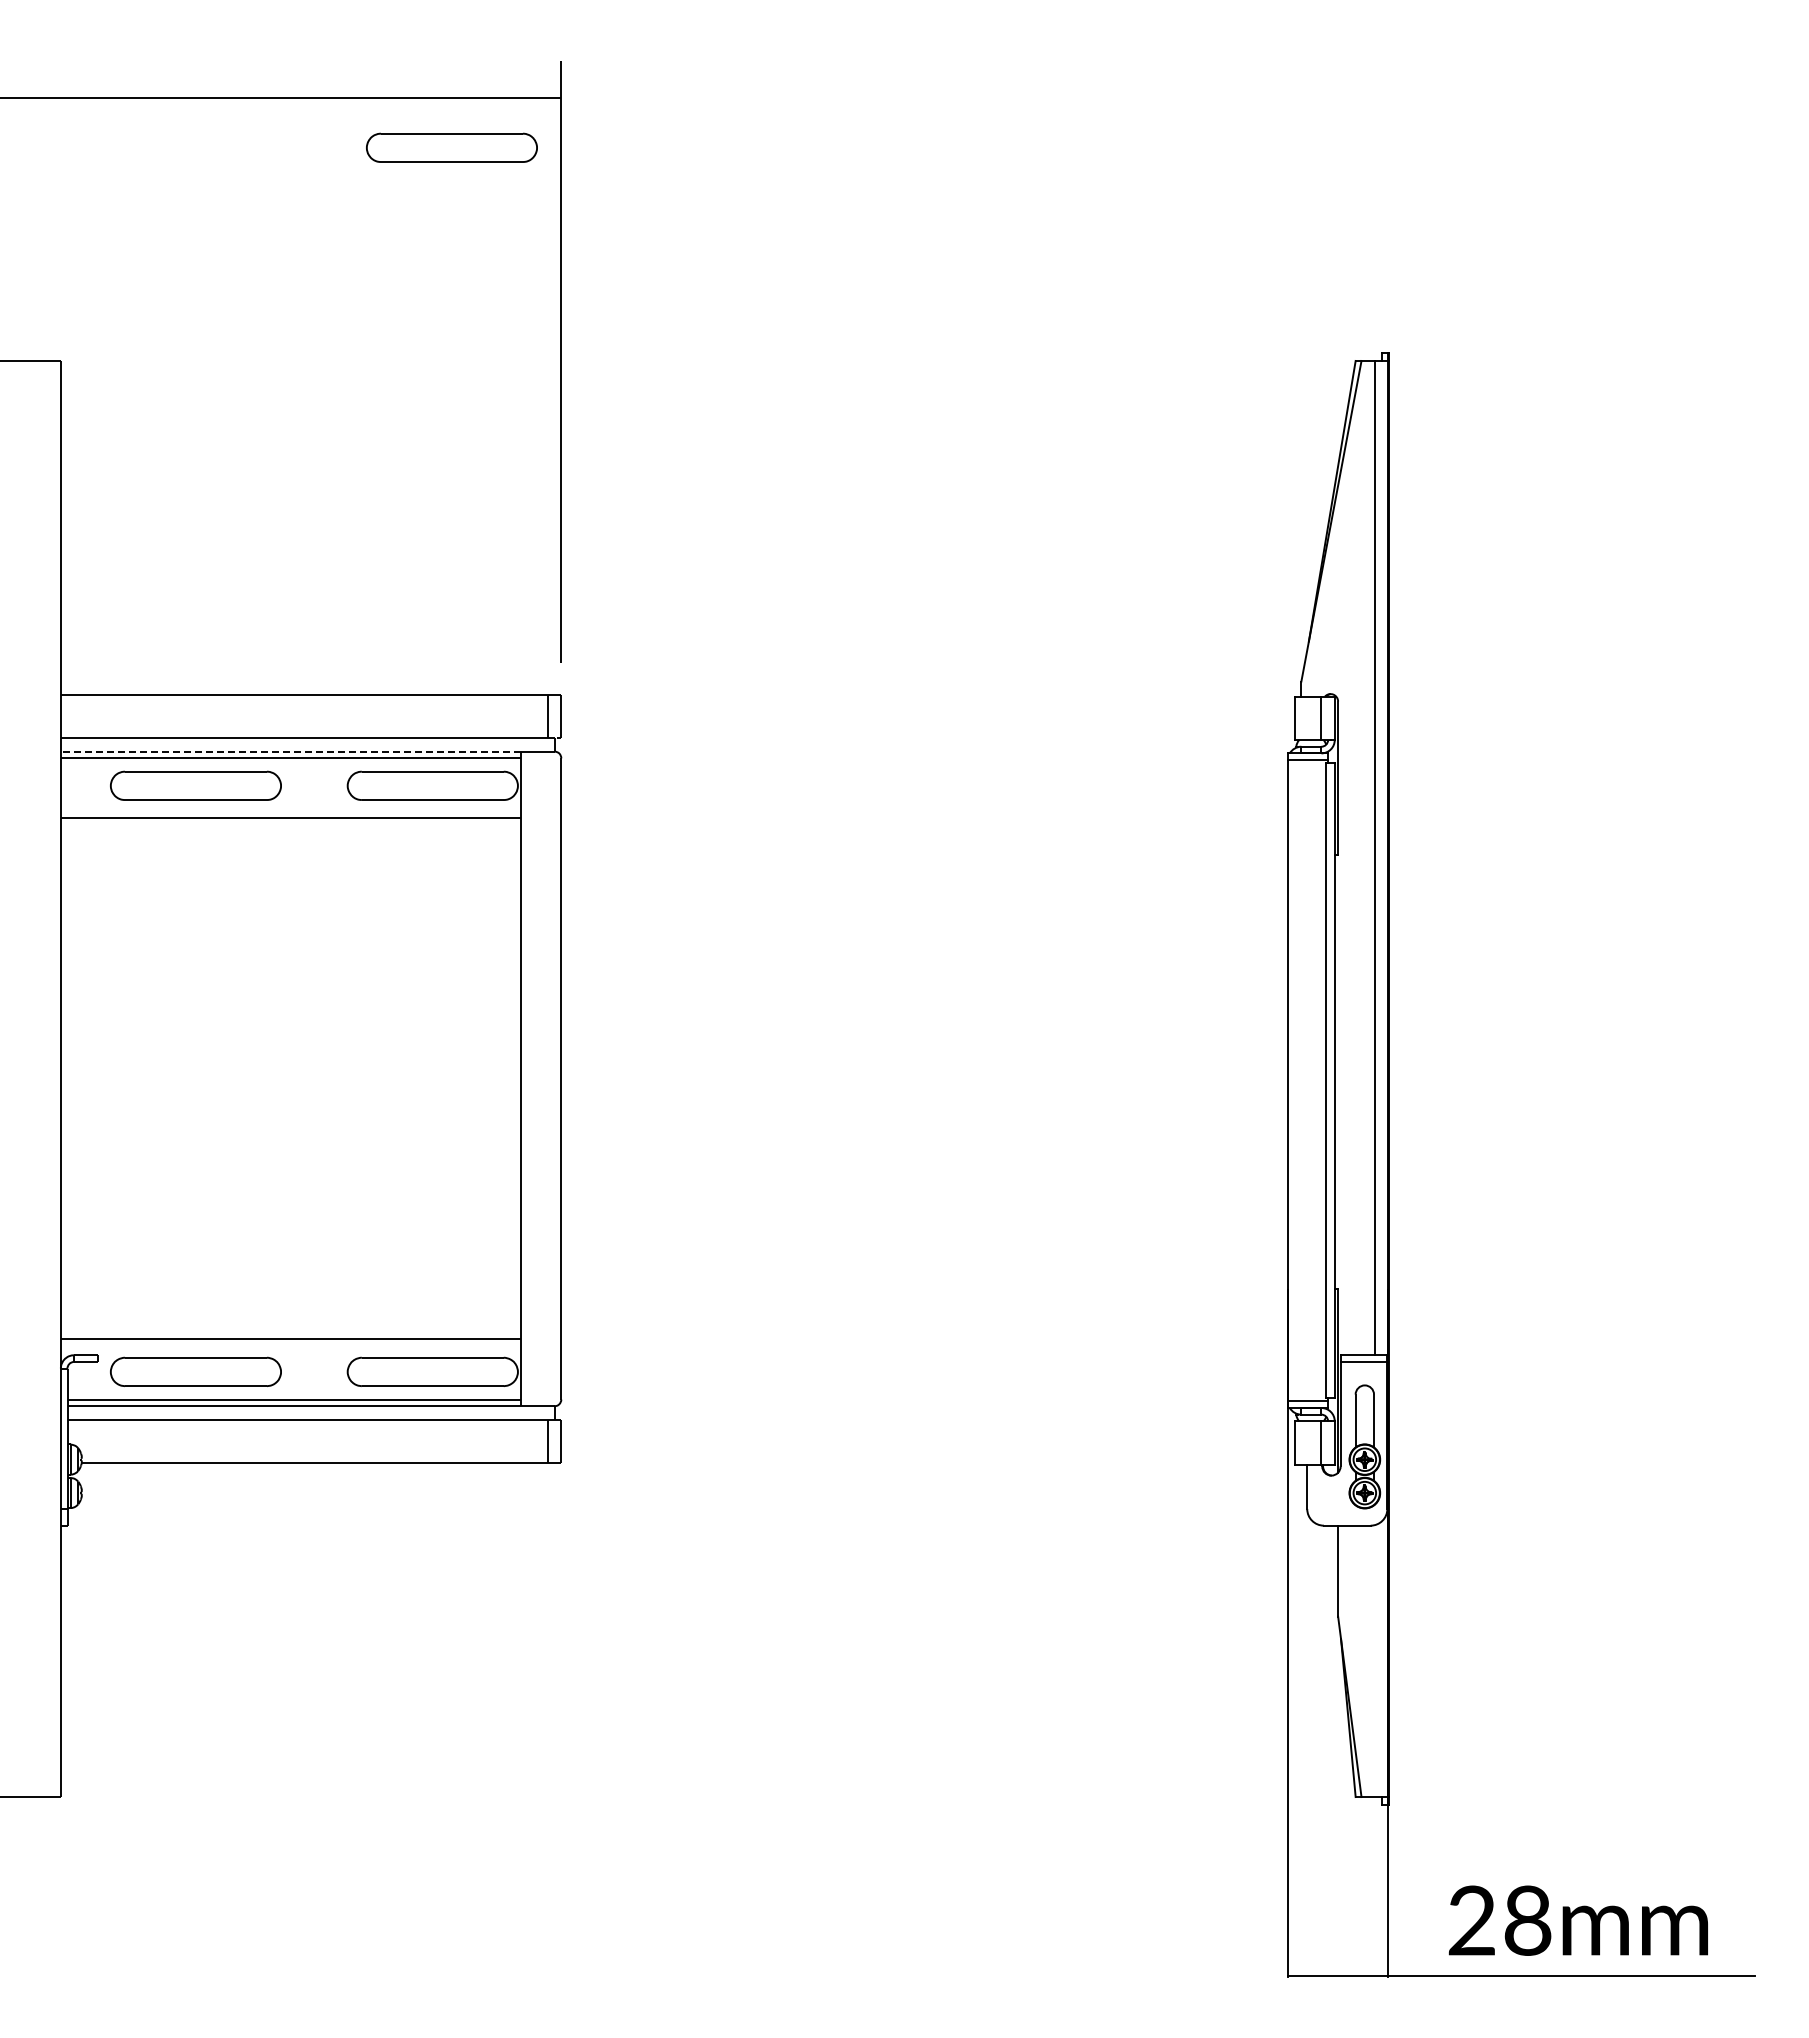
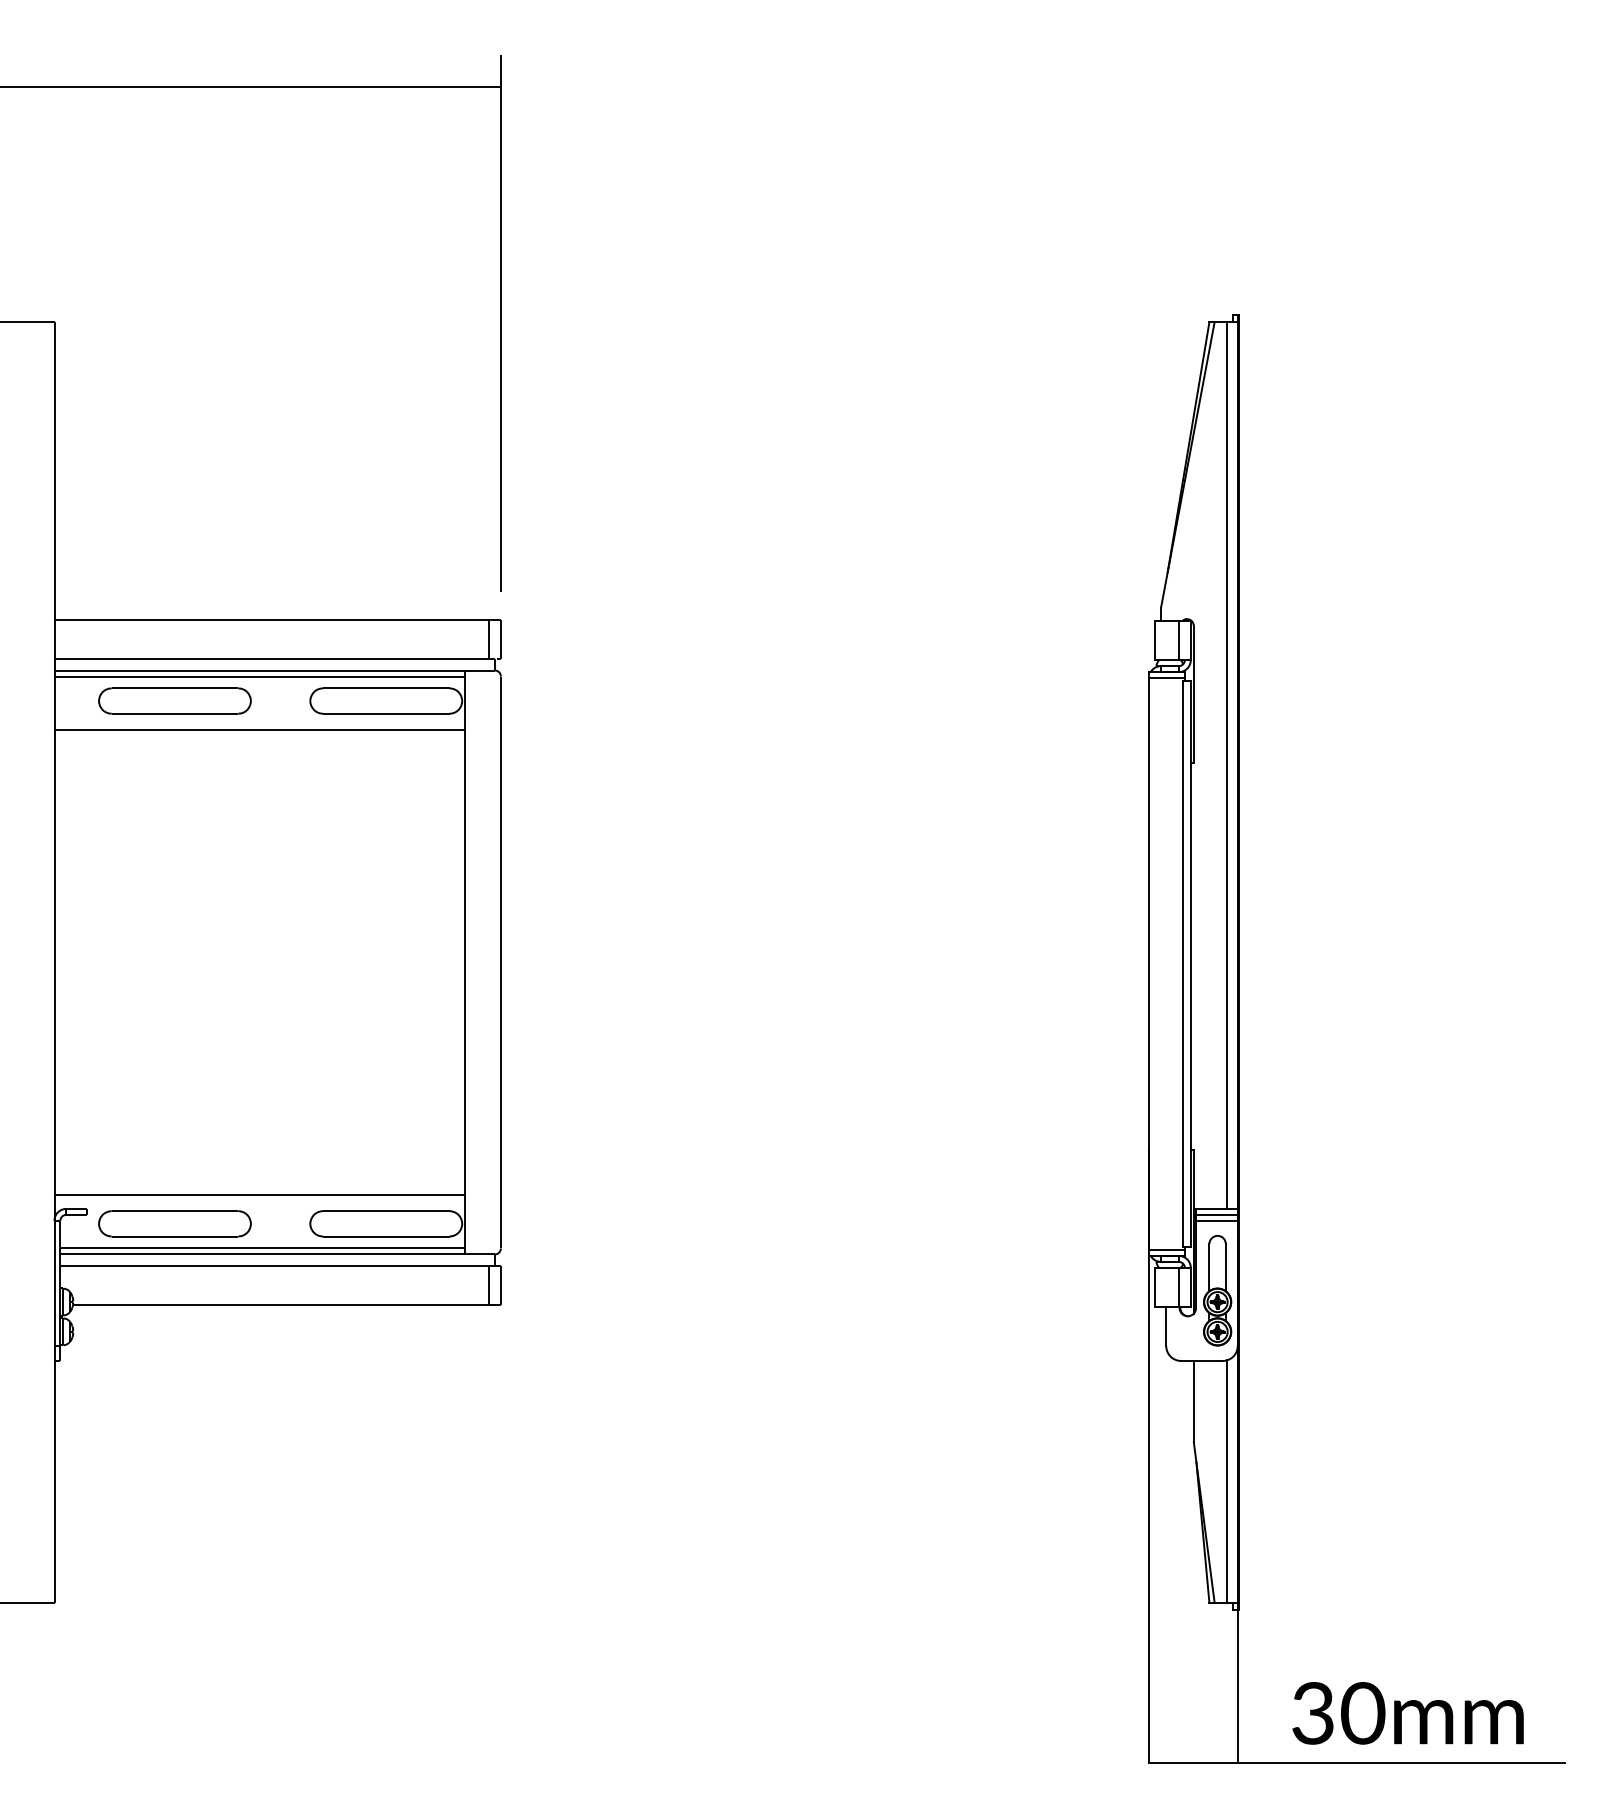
part: (451, 147) -> (402, 131), removed
line: (290, 751) -> (259, 670), dashed -> solid
line: (1363, 1368) -> (1216, 1220), added
line: (1374, 1661) -> (1226, 1482), added
text: (1500, 1920) -> (1338, 1713), 28mm -> 30mm

